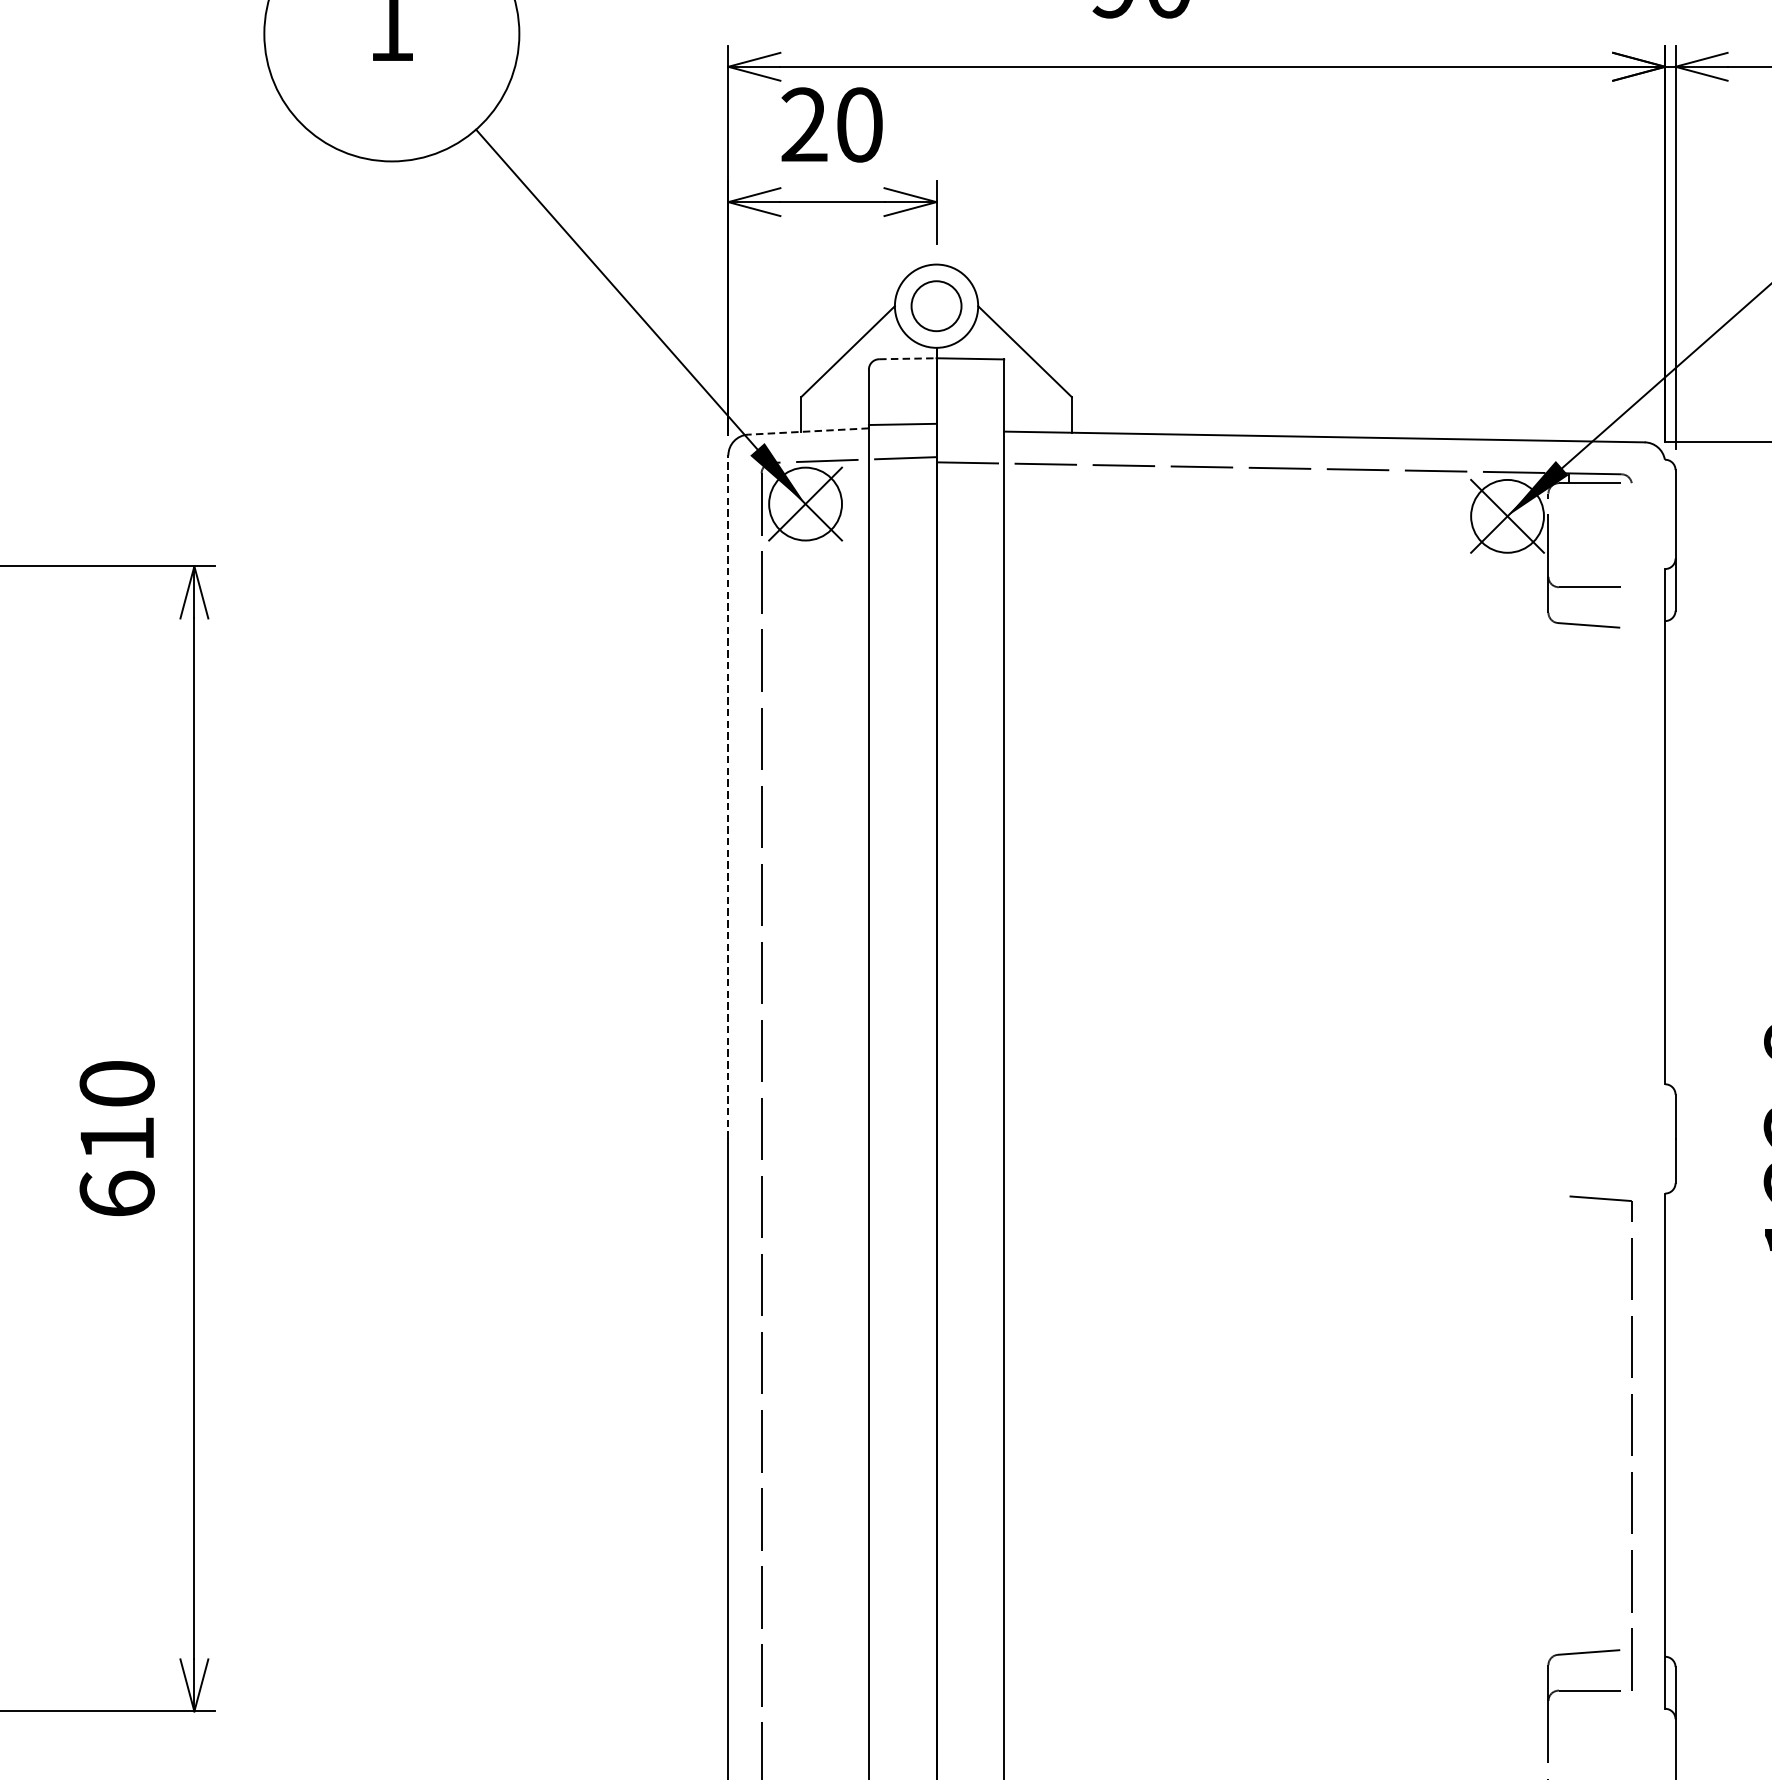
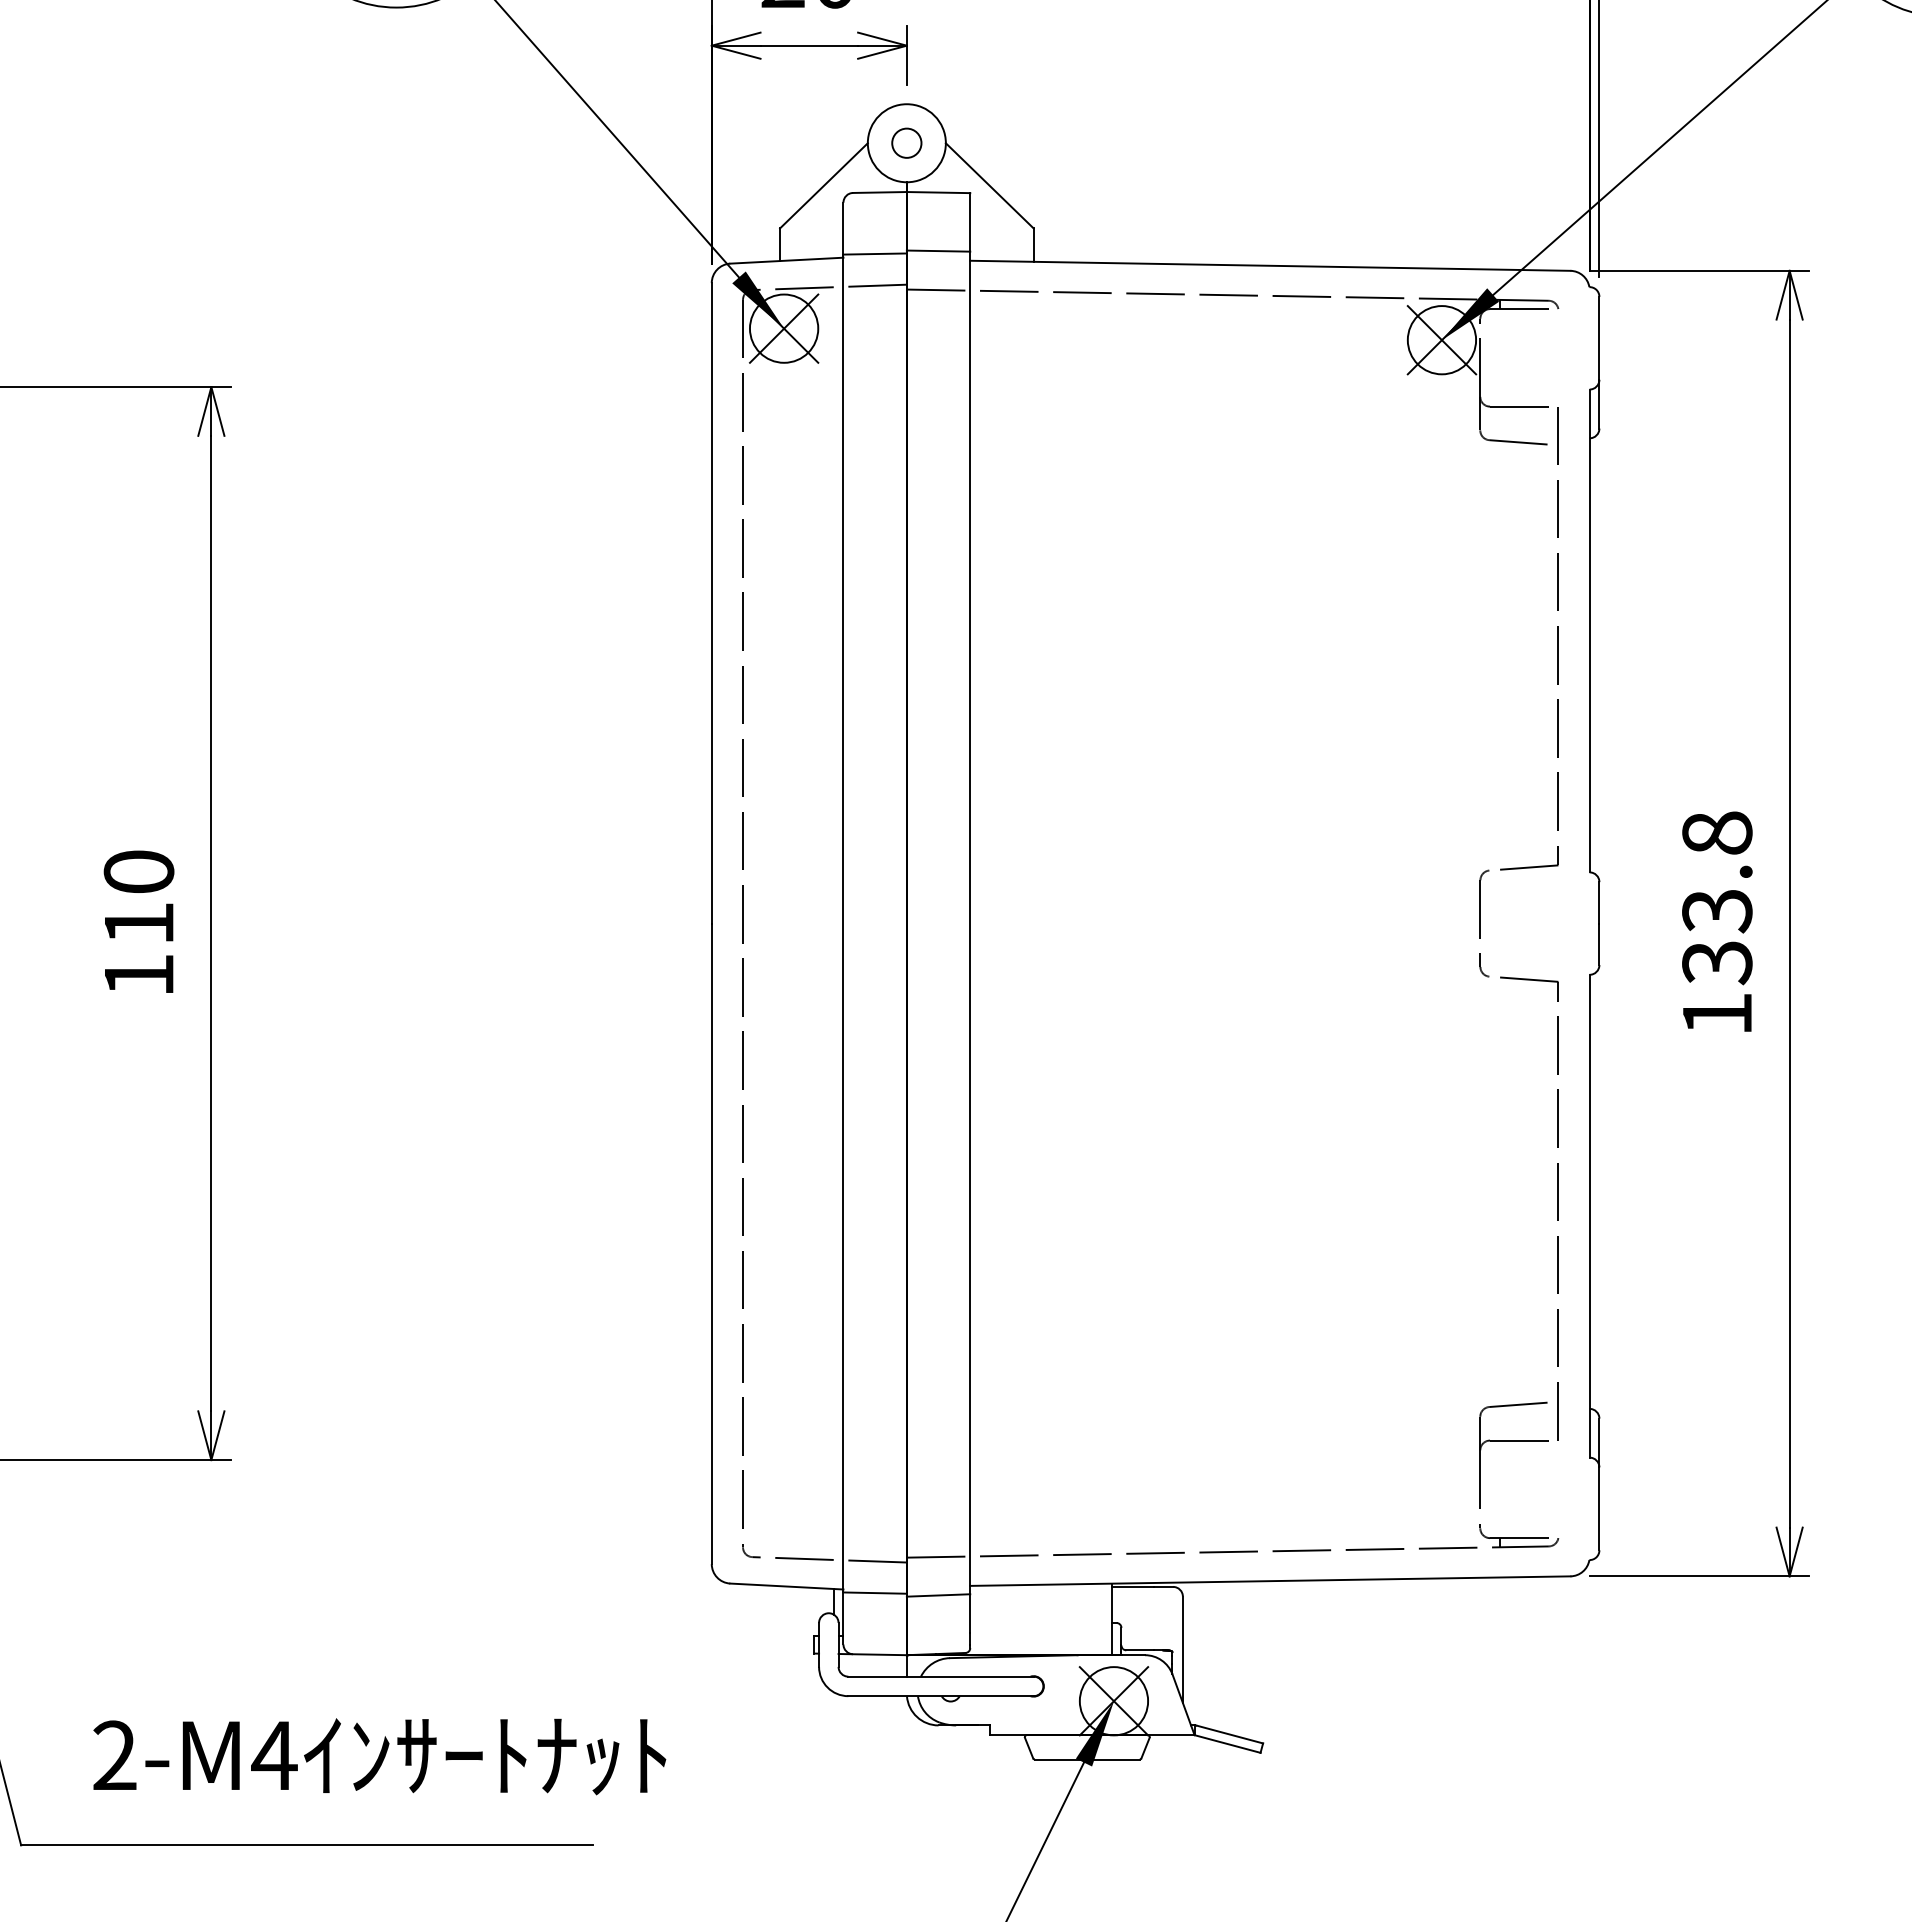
circle: (936, 305) -> (906, 142), size x0.62
line: (907, 358) -> (879, 192), dashed -> solid
line: (970, 420) -> (938, 250), added
line: (808, 431) -> (786, 260), dashed -> solid
line: (728, 796) -> (711, 602), dashed -> solid
part: (1630, 834) -> (1557, 638), added
part: (1552, 1138) -> (1484, 923), added
text: (116, 1193) -> (138, 974), 610 -> 110

